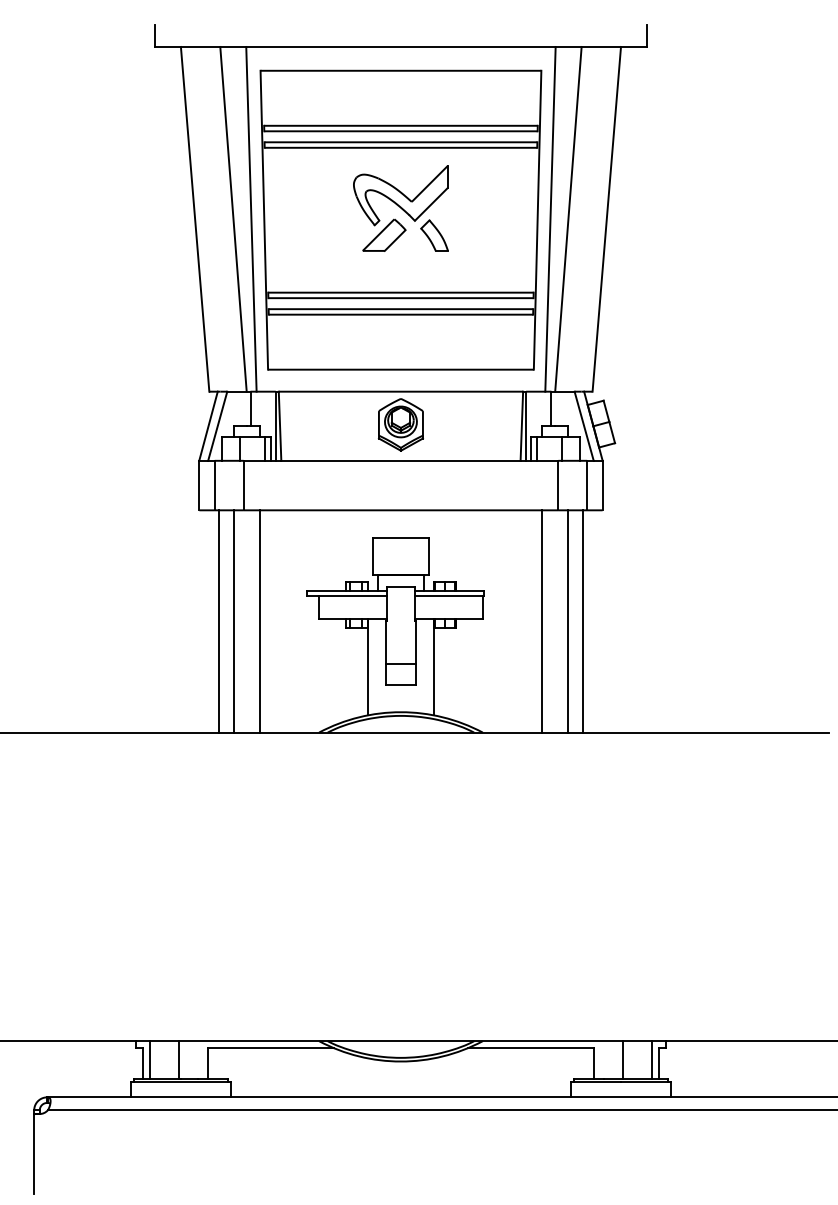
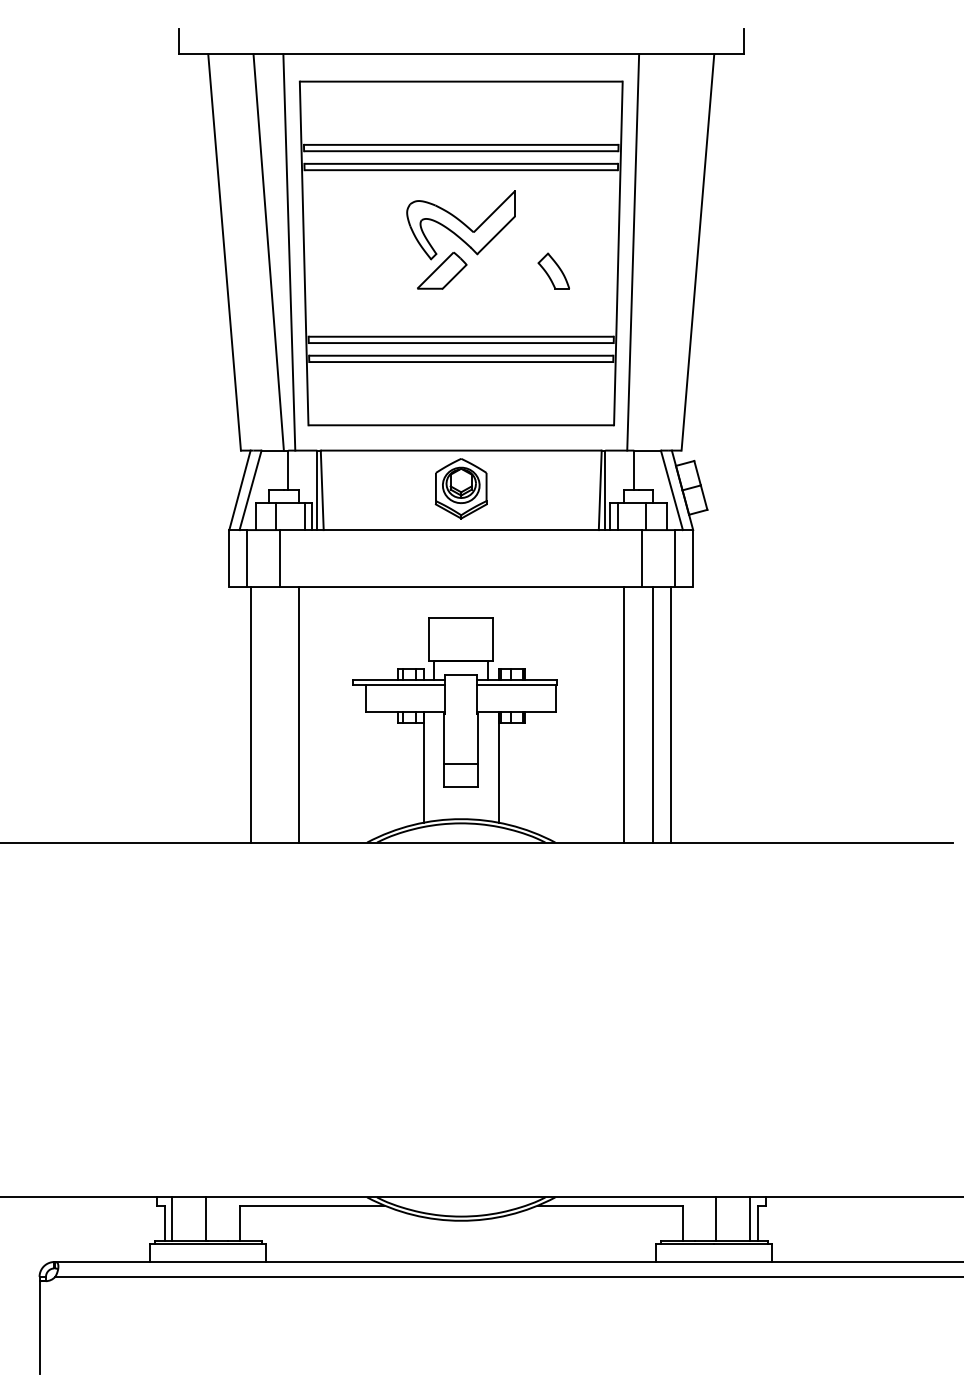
line: (568, 219) -> (653, 252), removed
part: (434, 235) -> (553, 270), moved
line: (234, 621) -> (269, 714), removed

